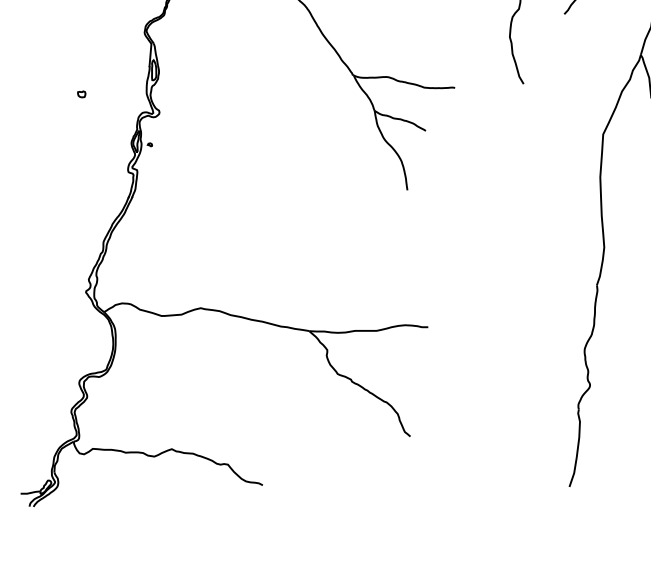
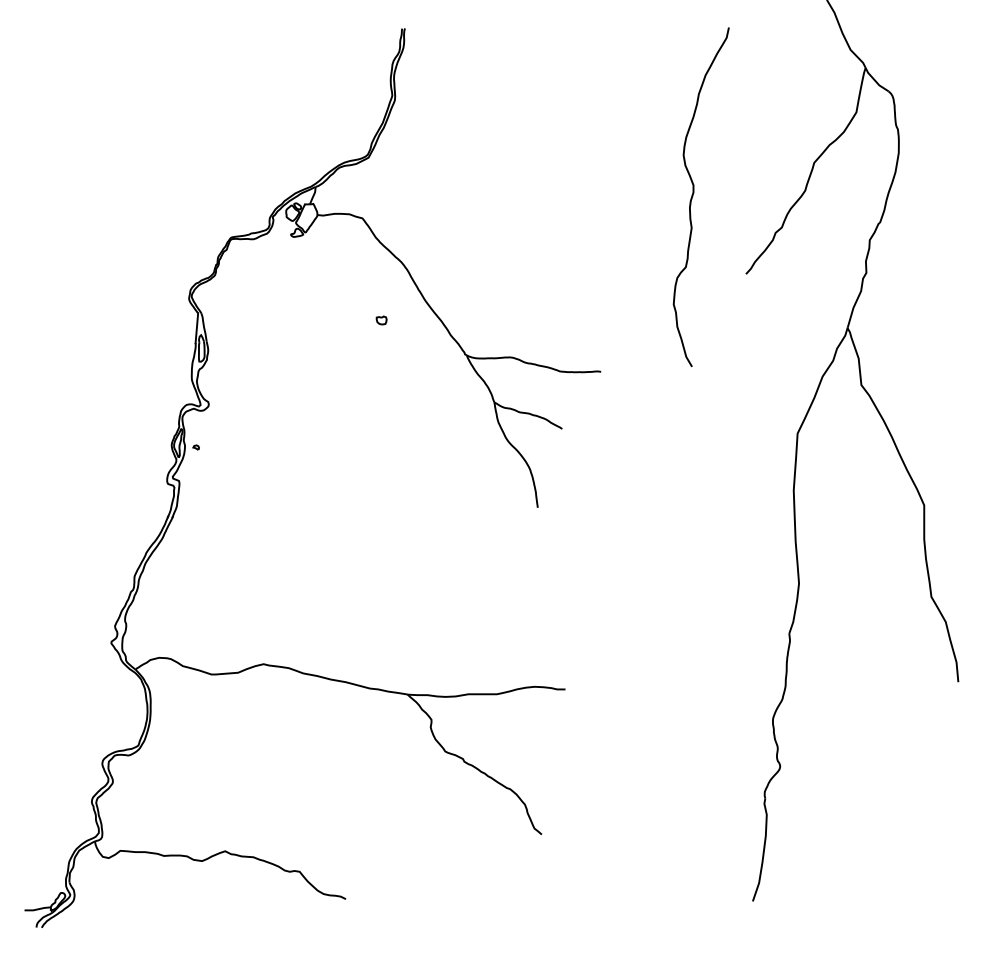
part: (81, 94) -> (381, 320), moved

